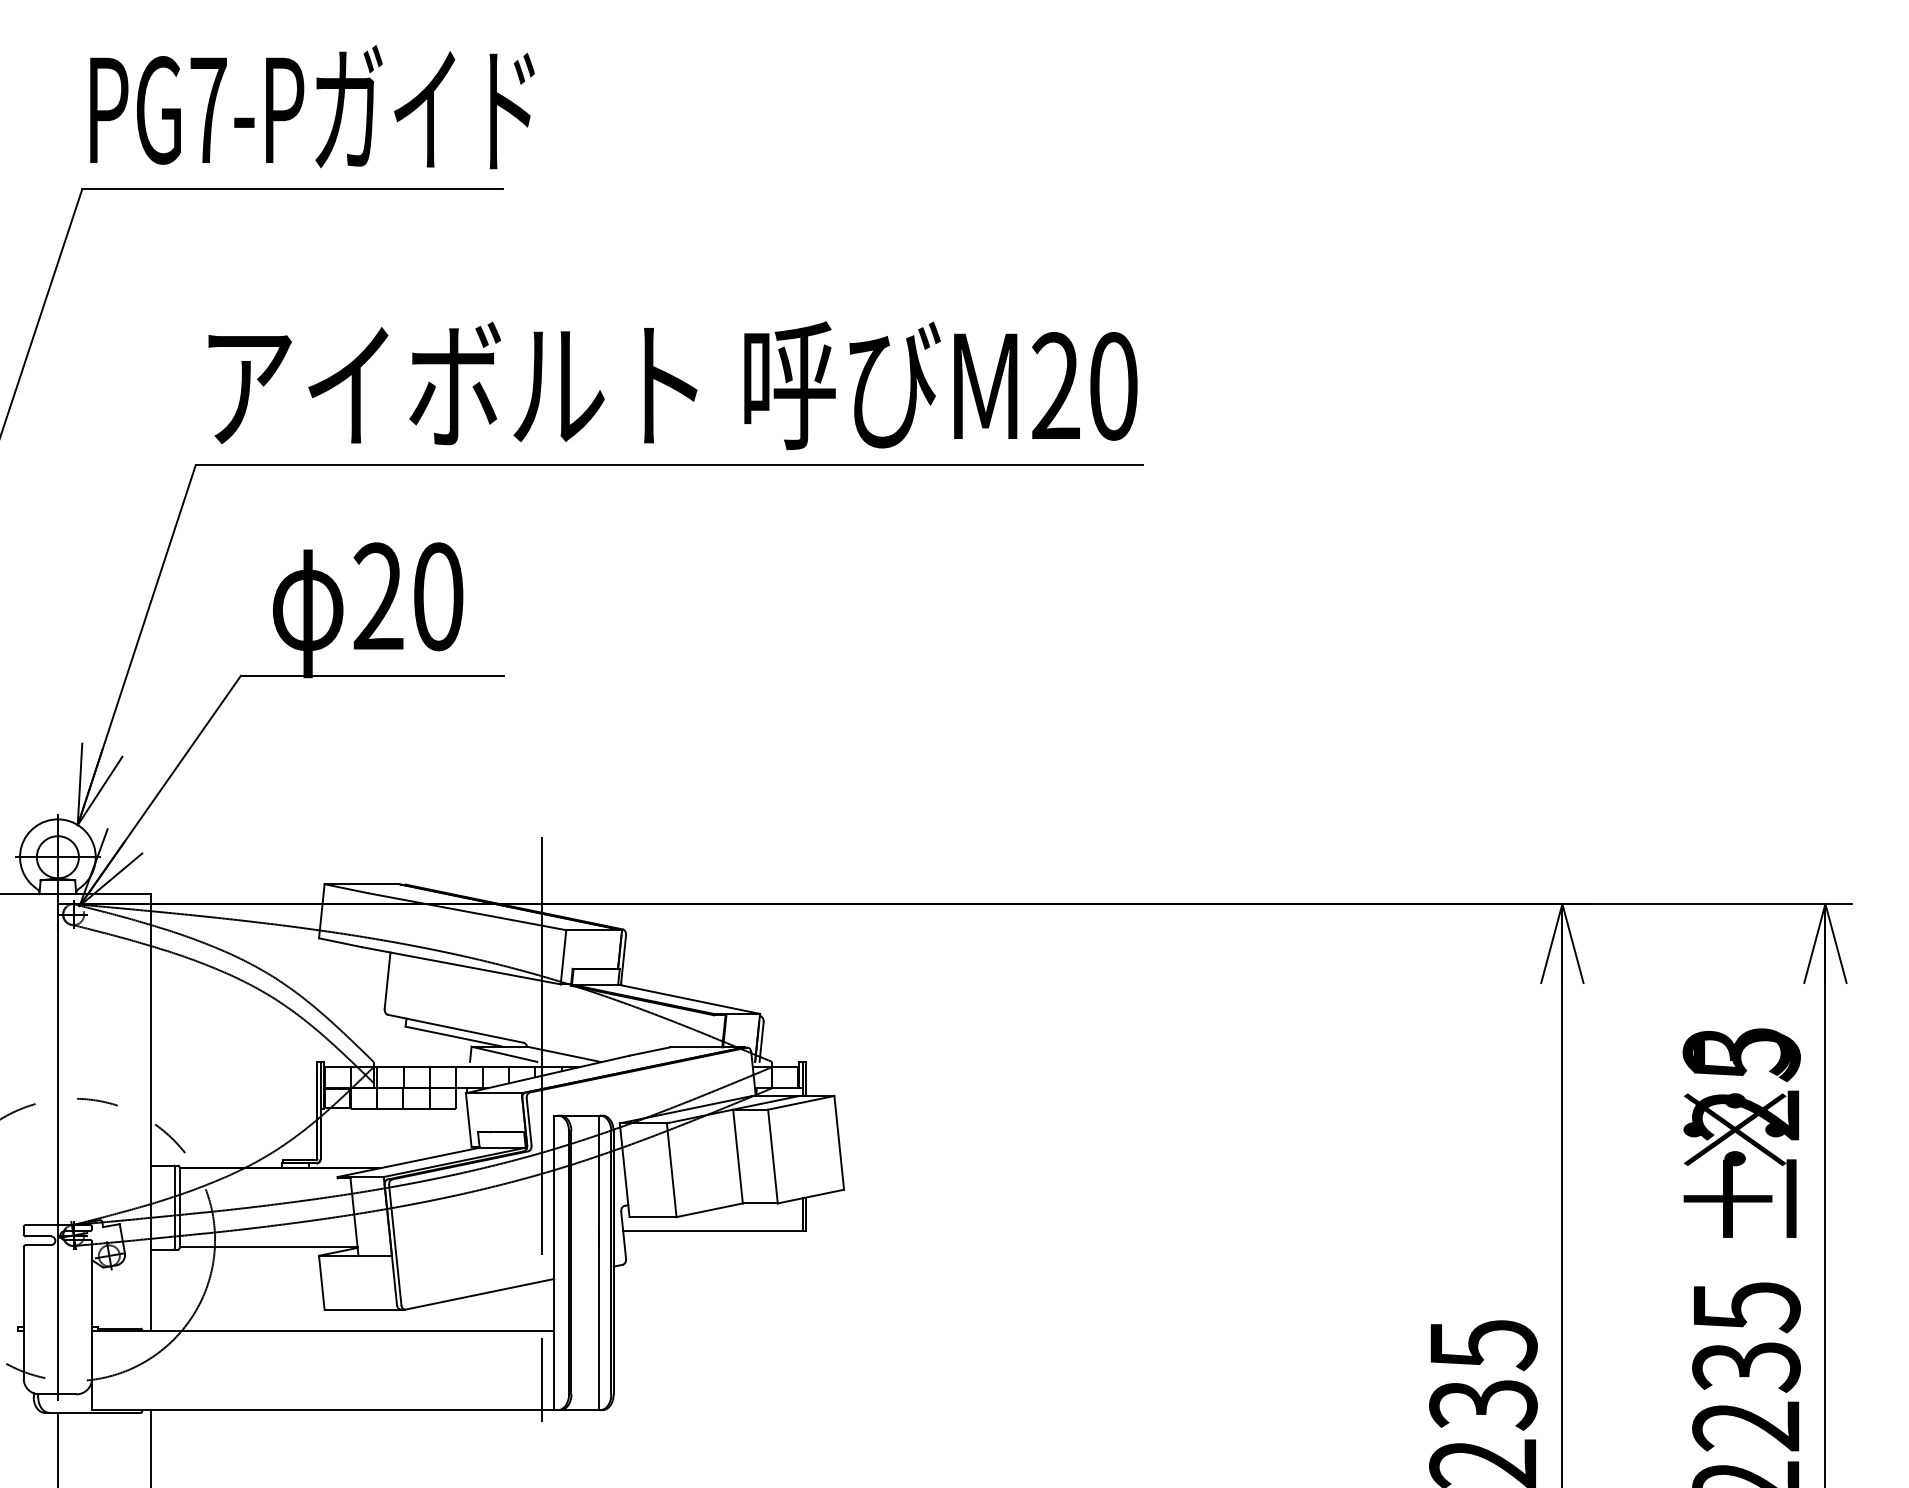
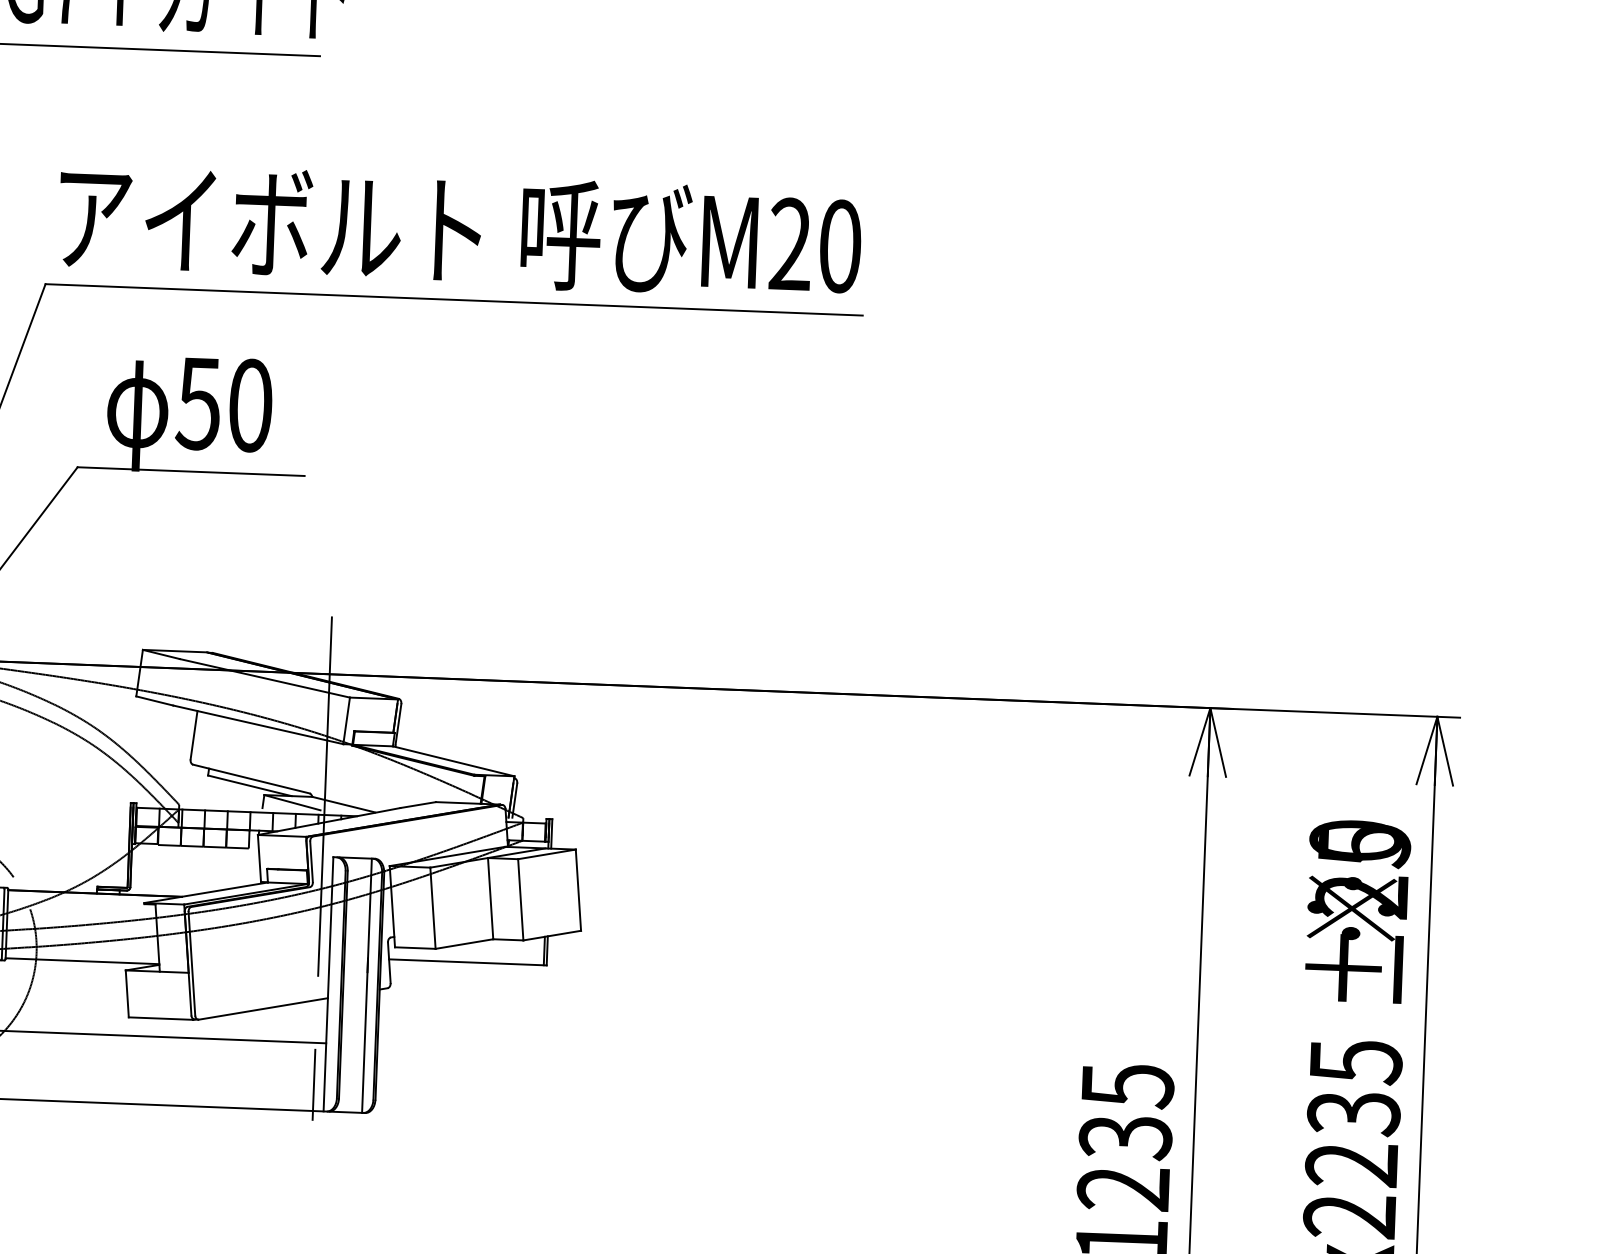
text: (377, 596) -> (198, 403), 20 -> 50
text: (1735, 1051) -> (1354, 841), 3 -> 0

